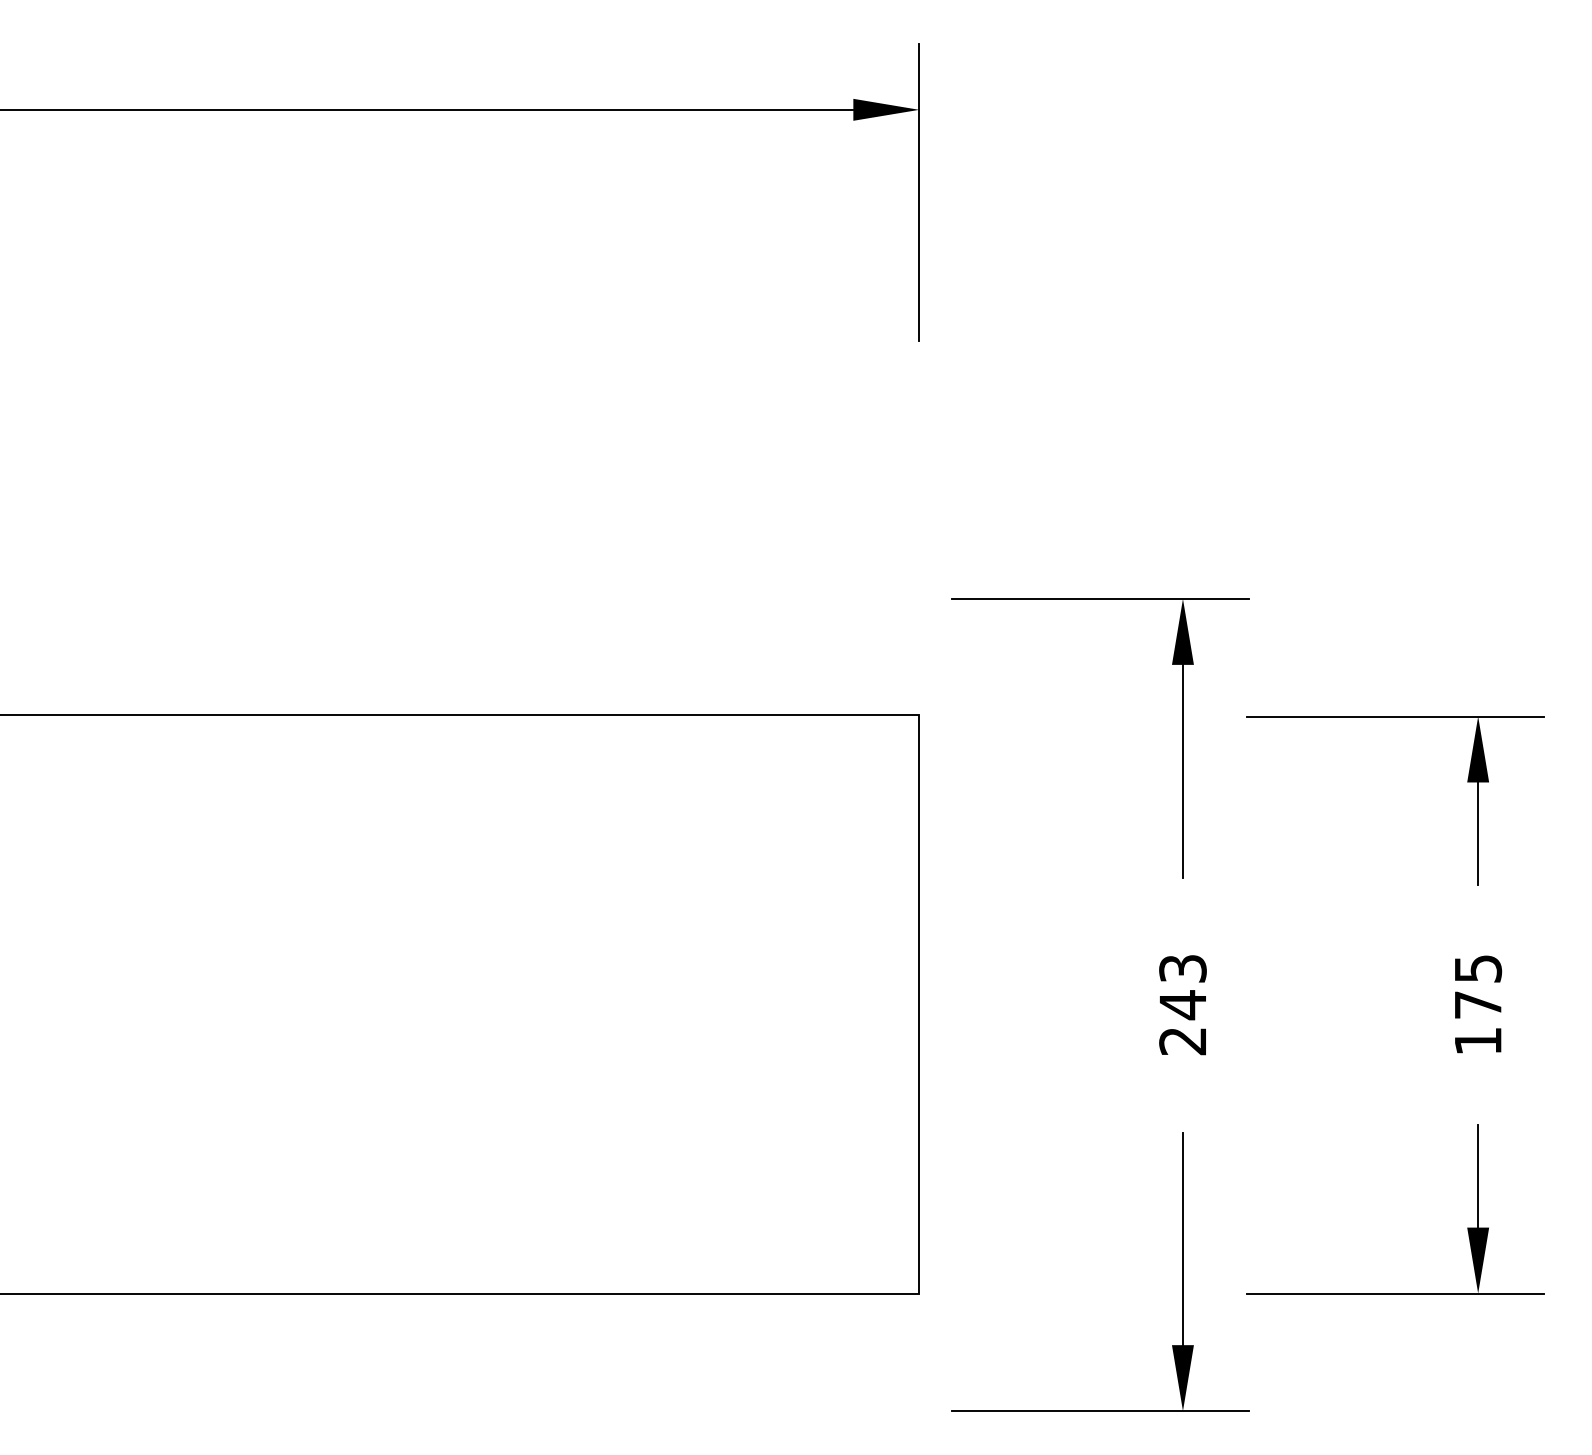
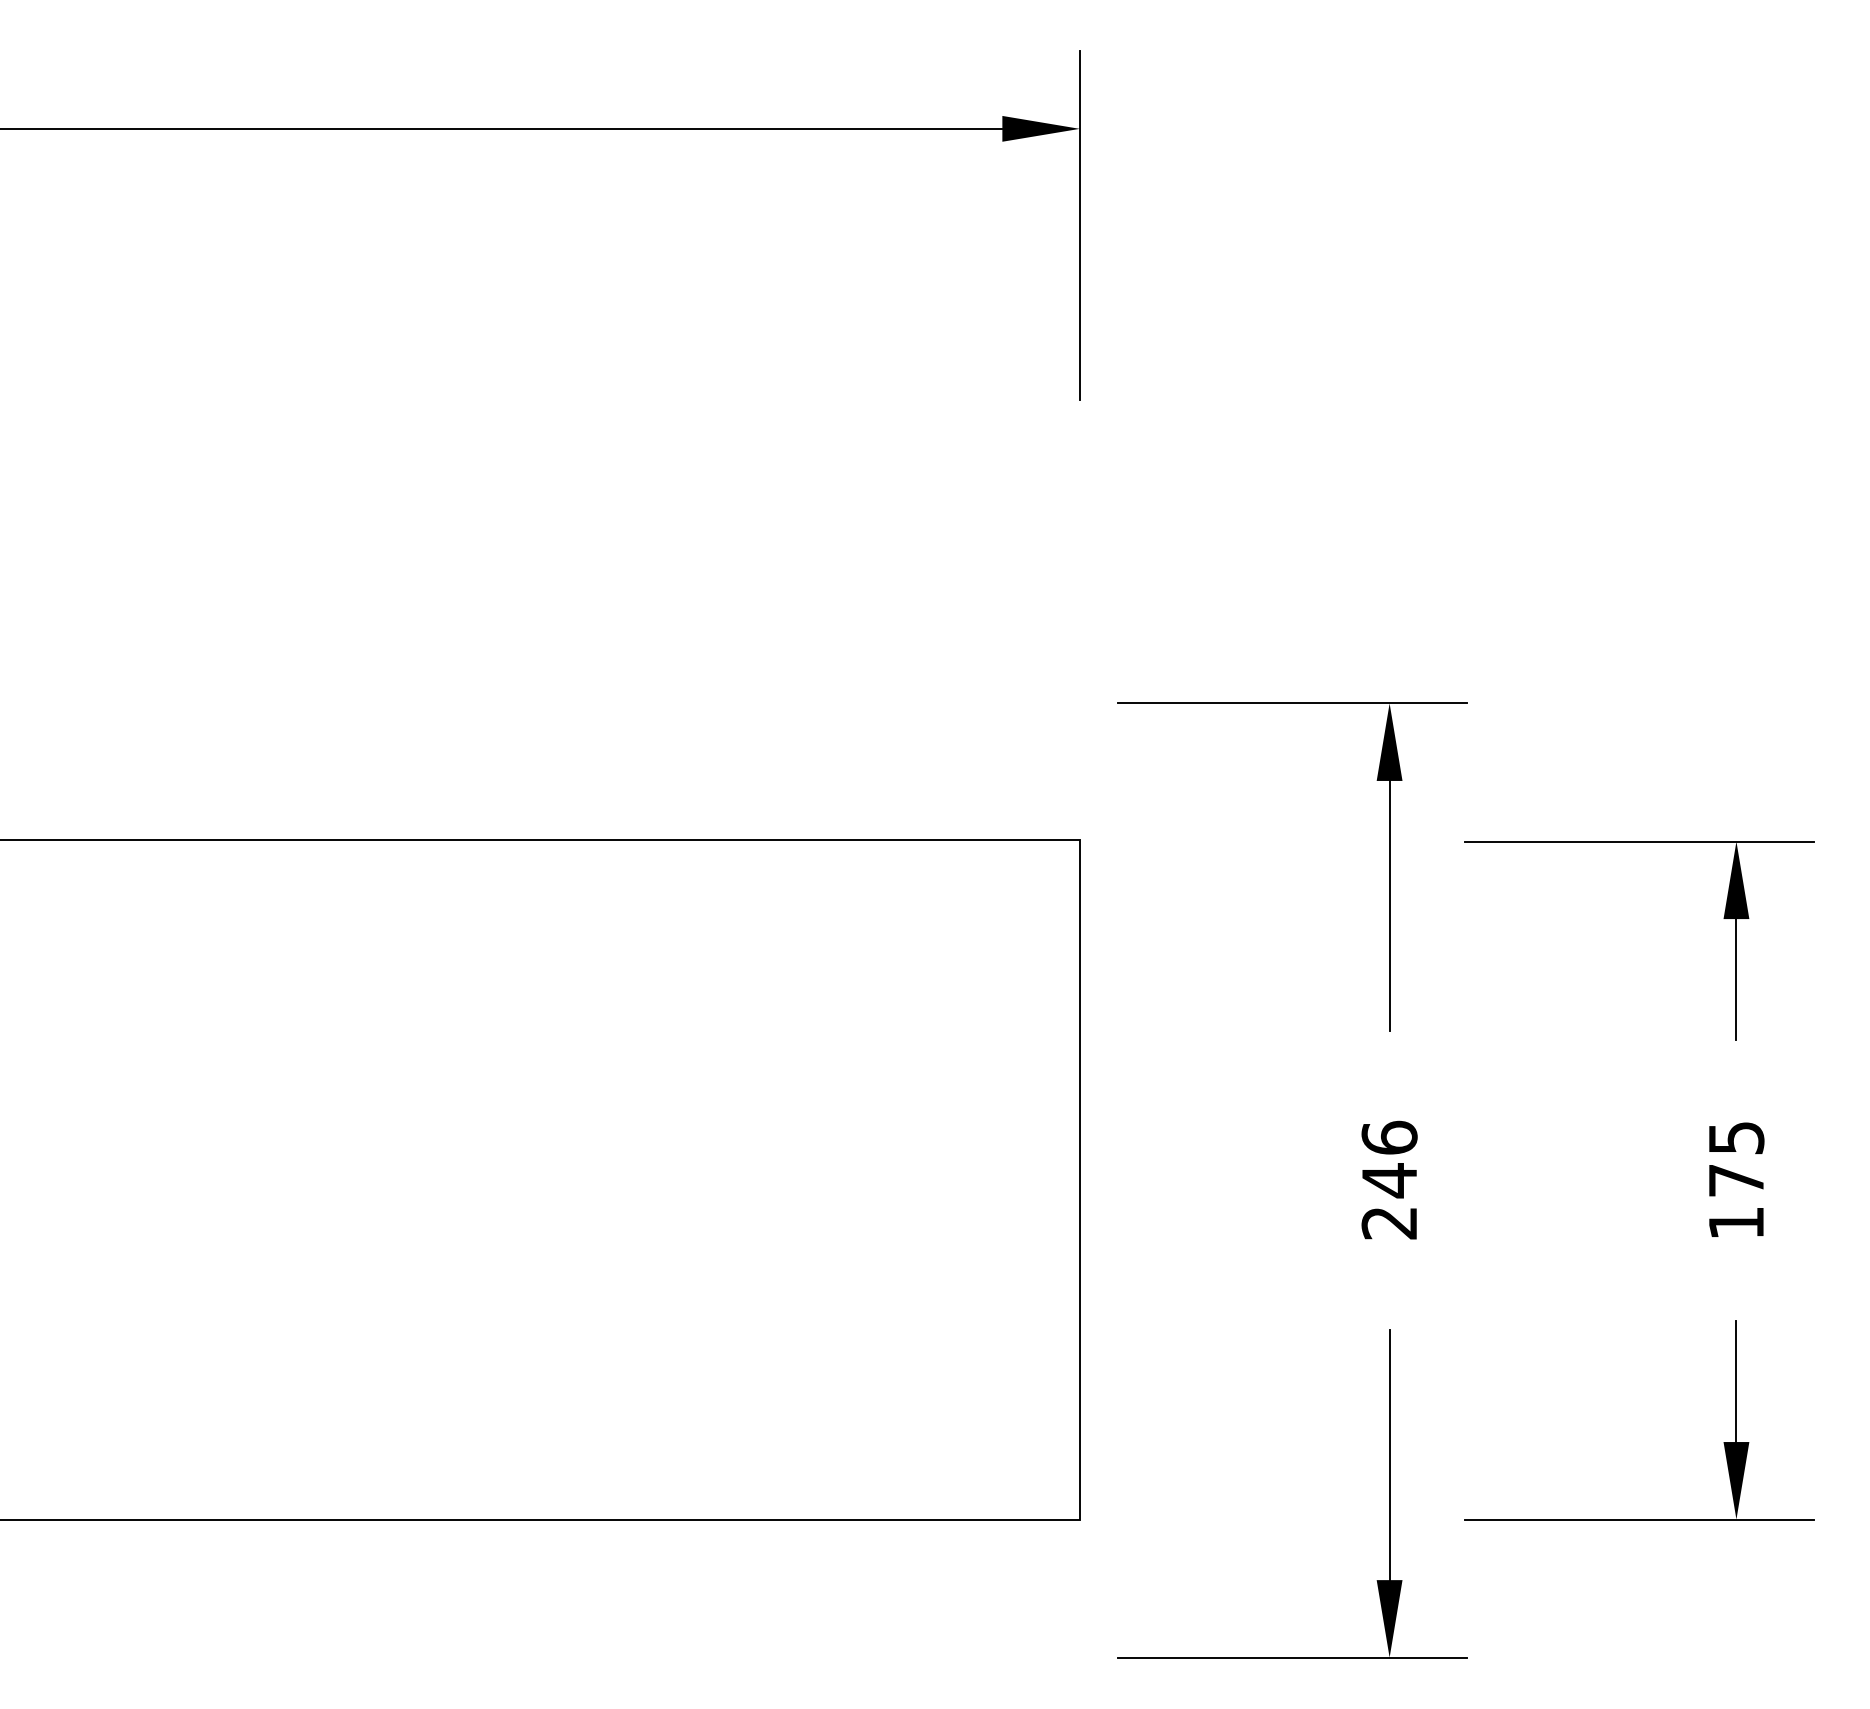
text: (1182, 968) -> (1389, 1137), 243 -> 246

